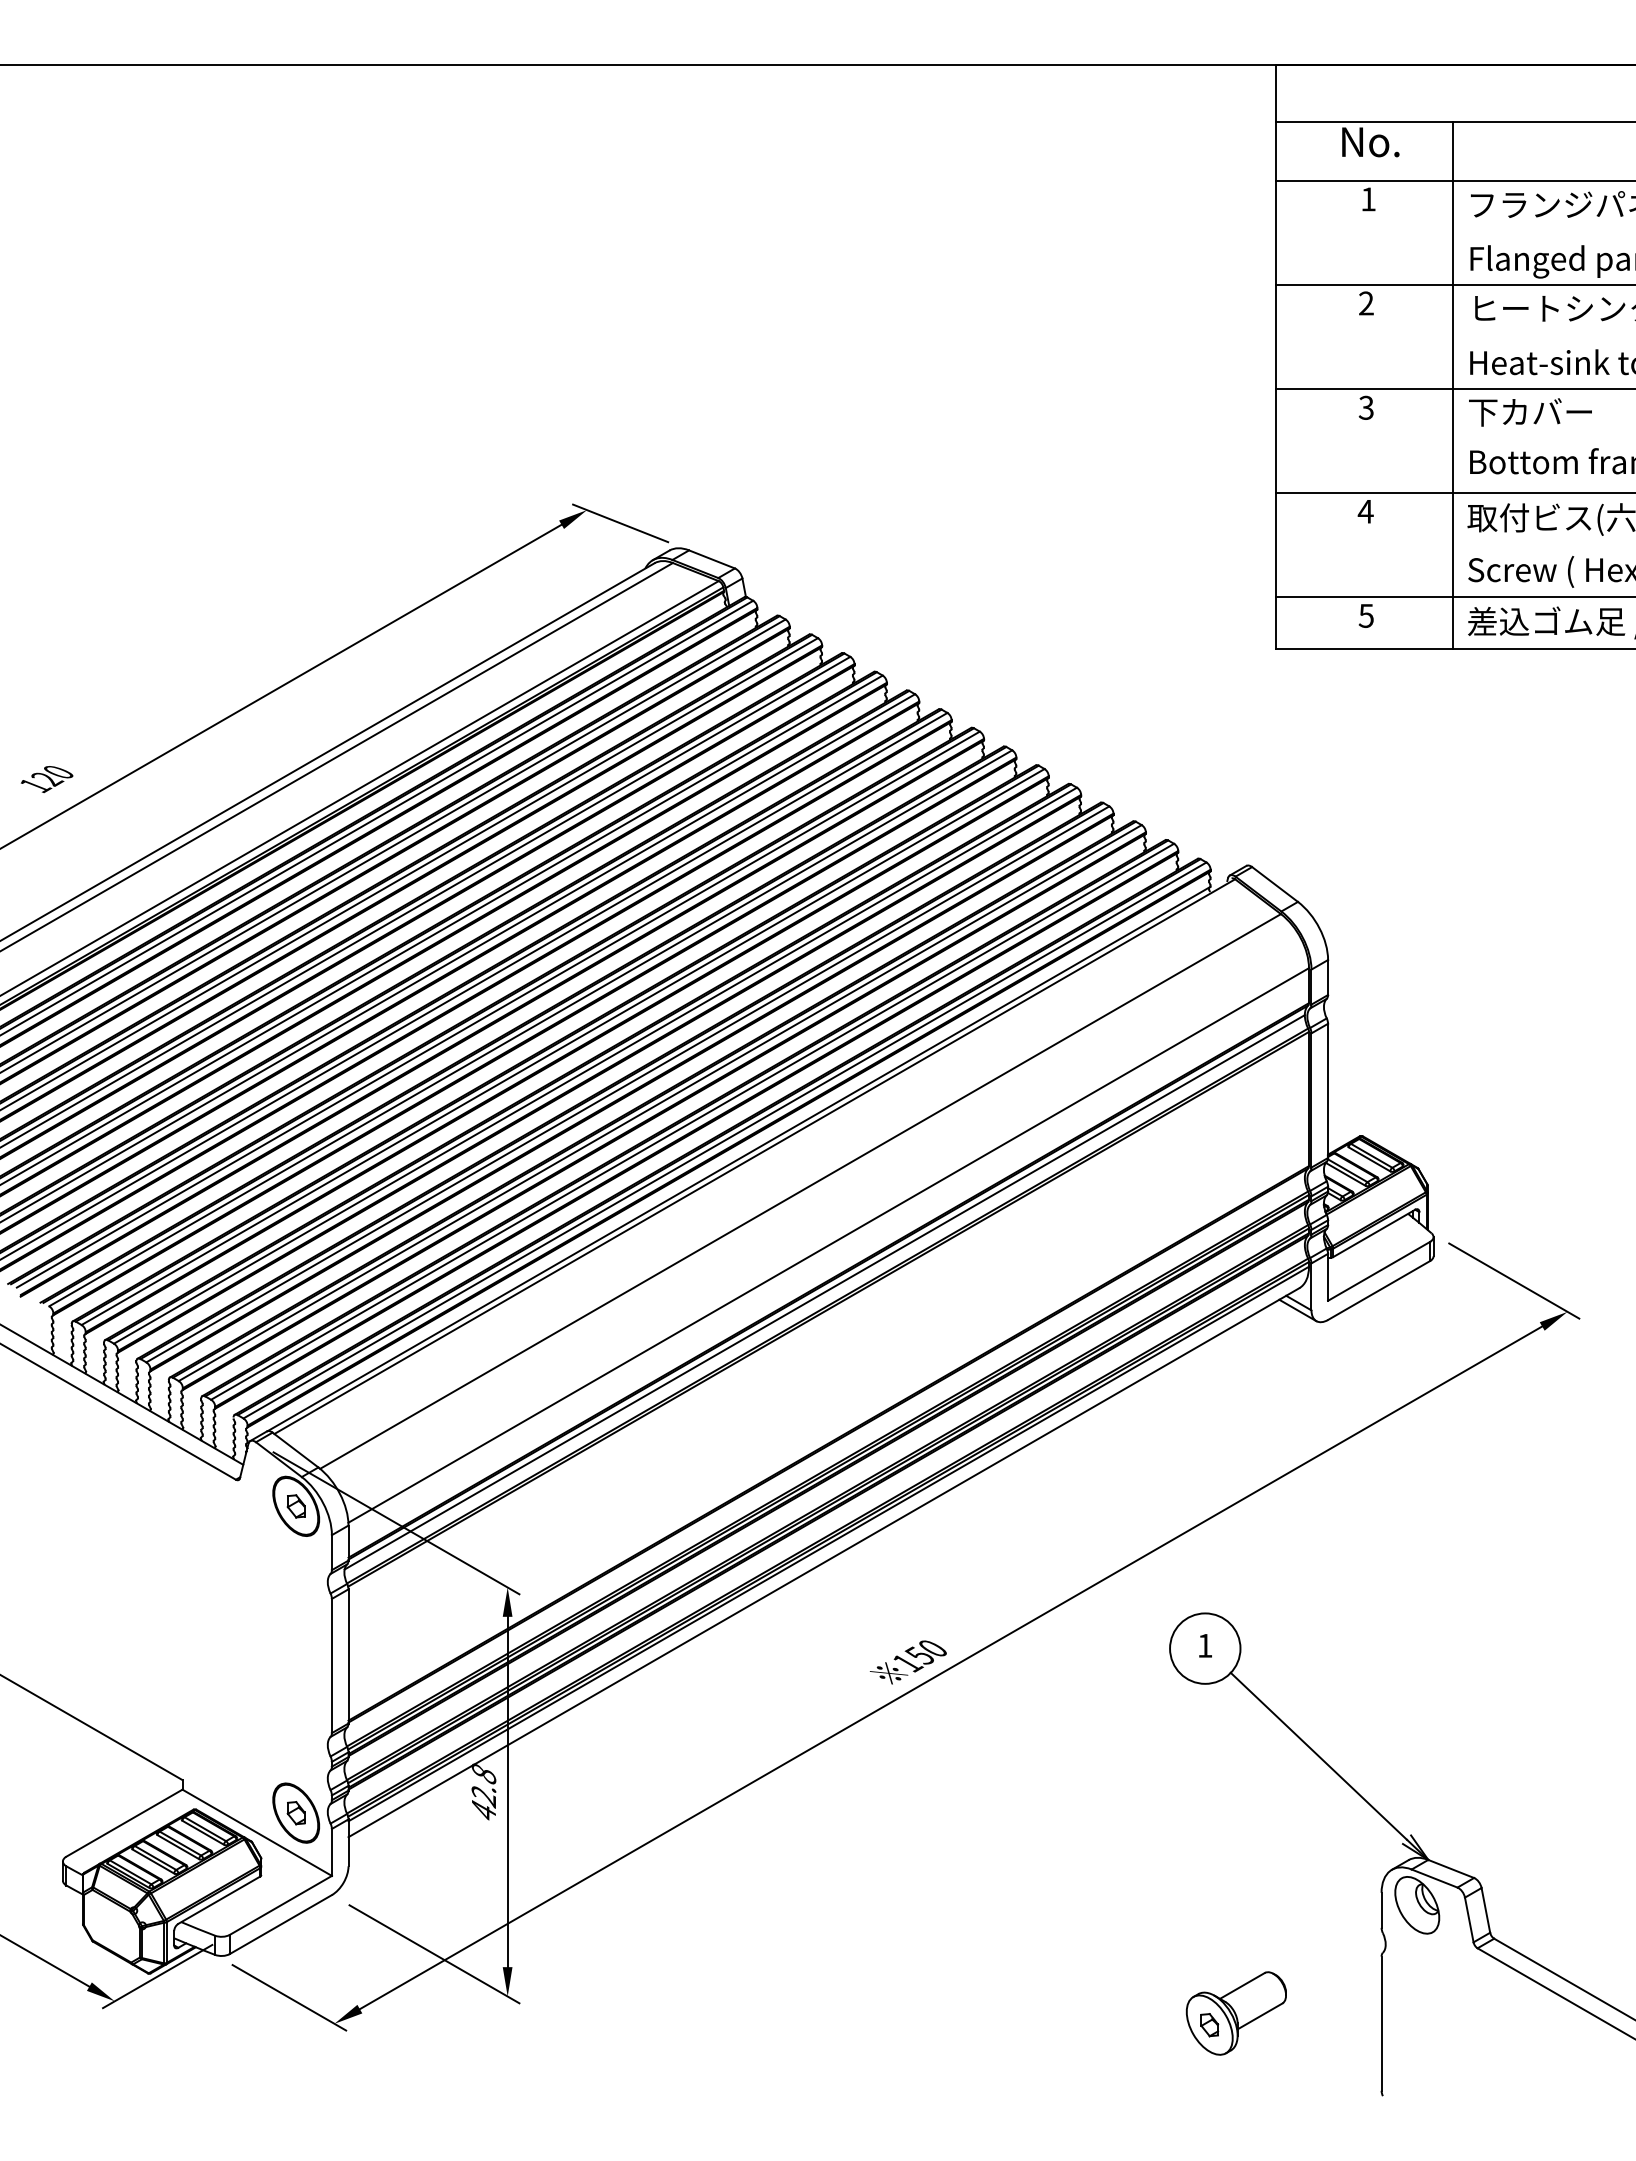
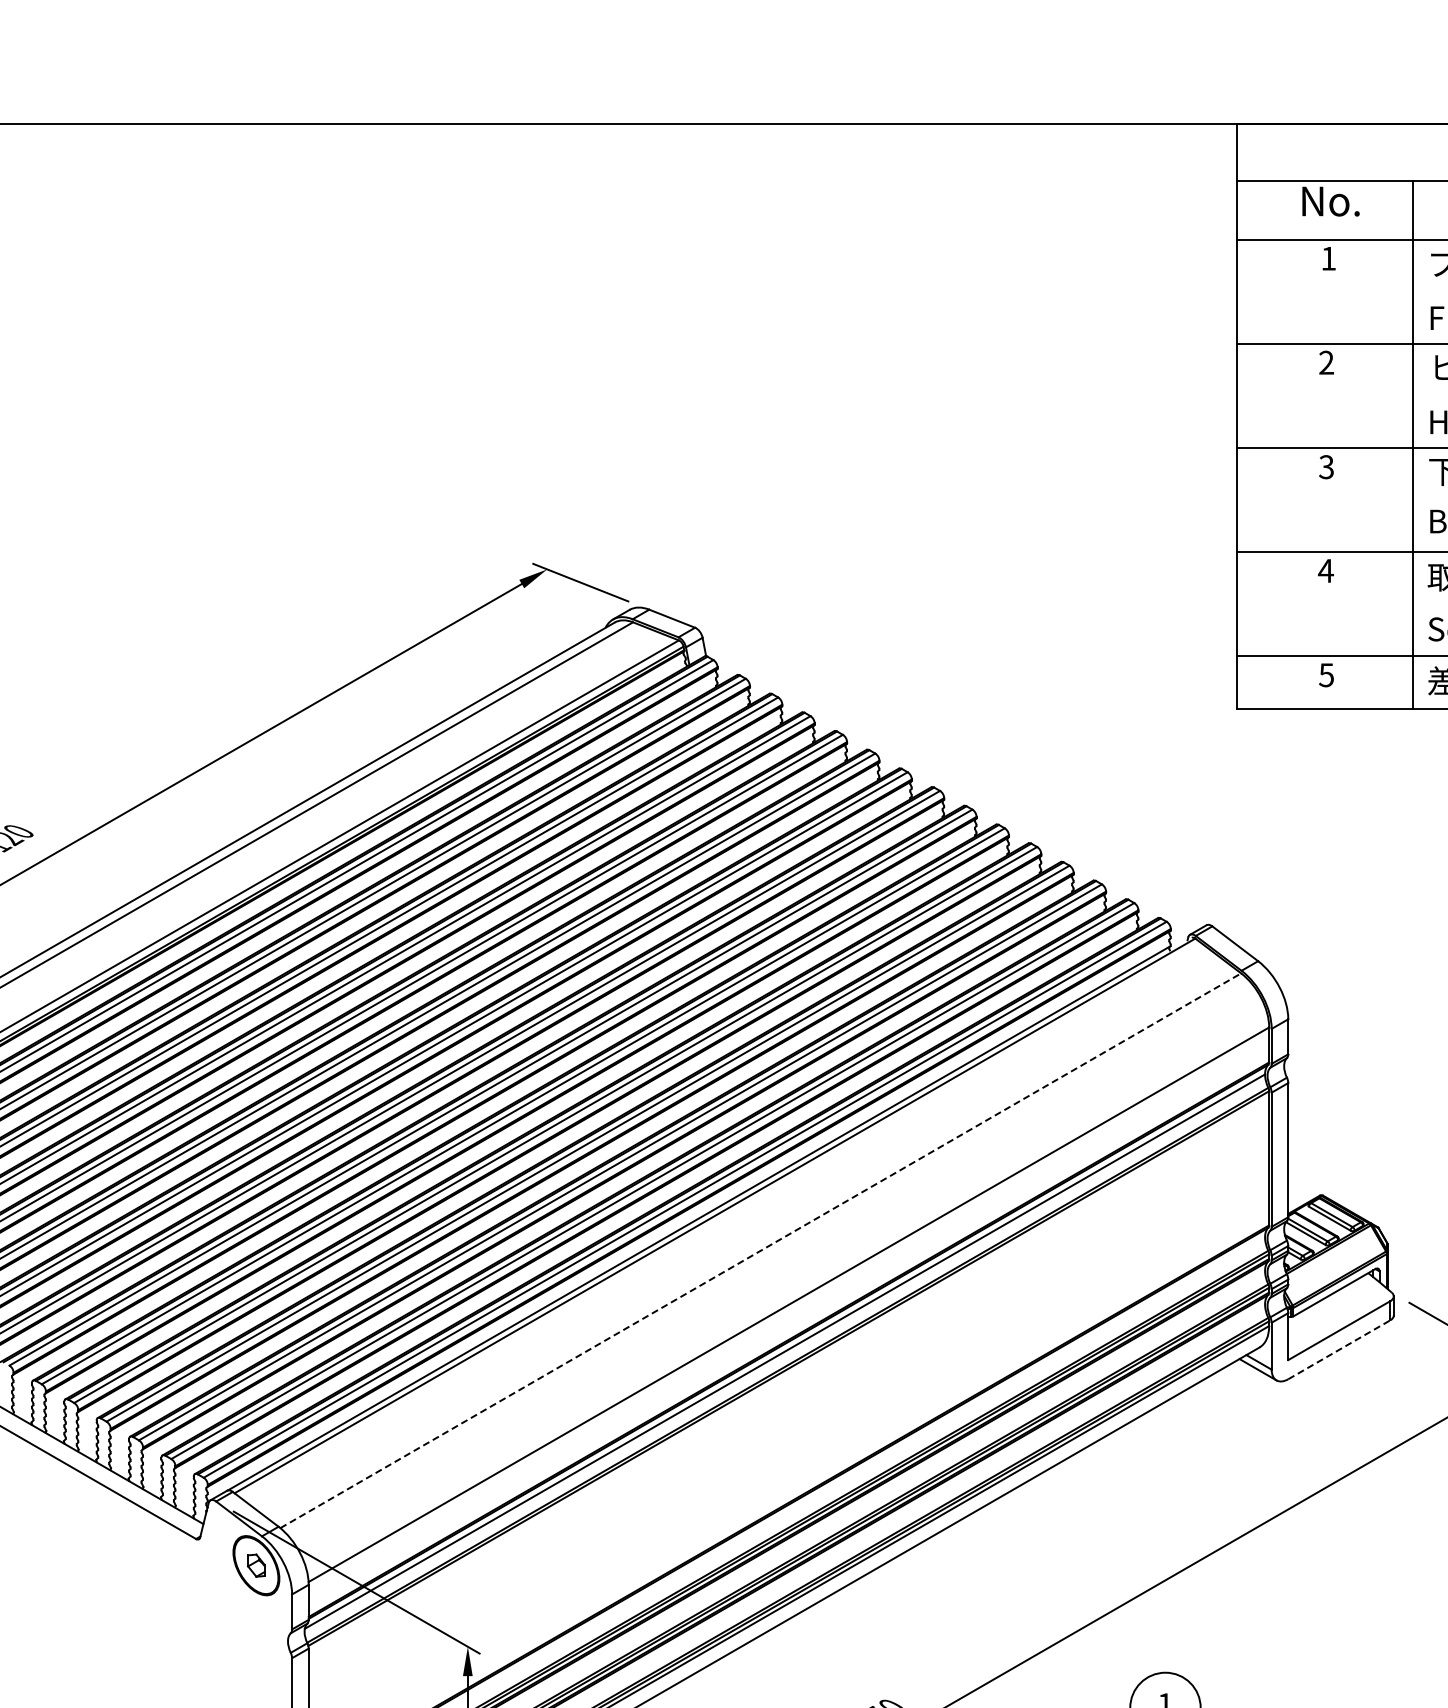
line: (800, 1191) -> (760, 1250), solid -> dashed
line: (1379, 1290) -> (1339, 1349), solid -> dashed

